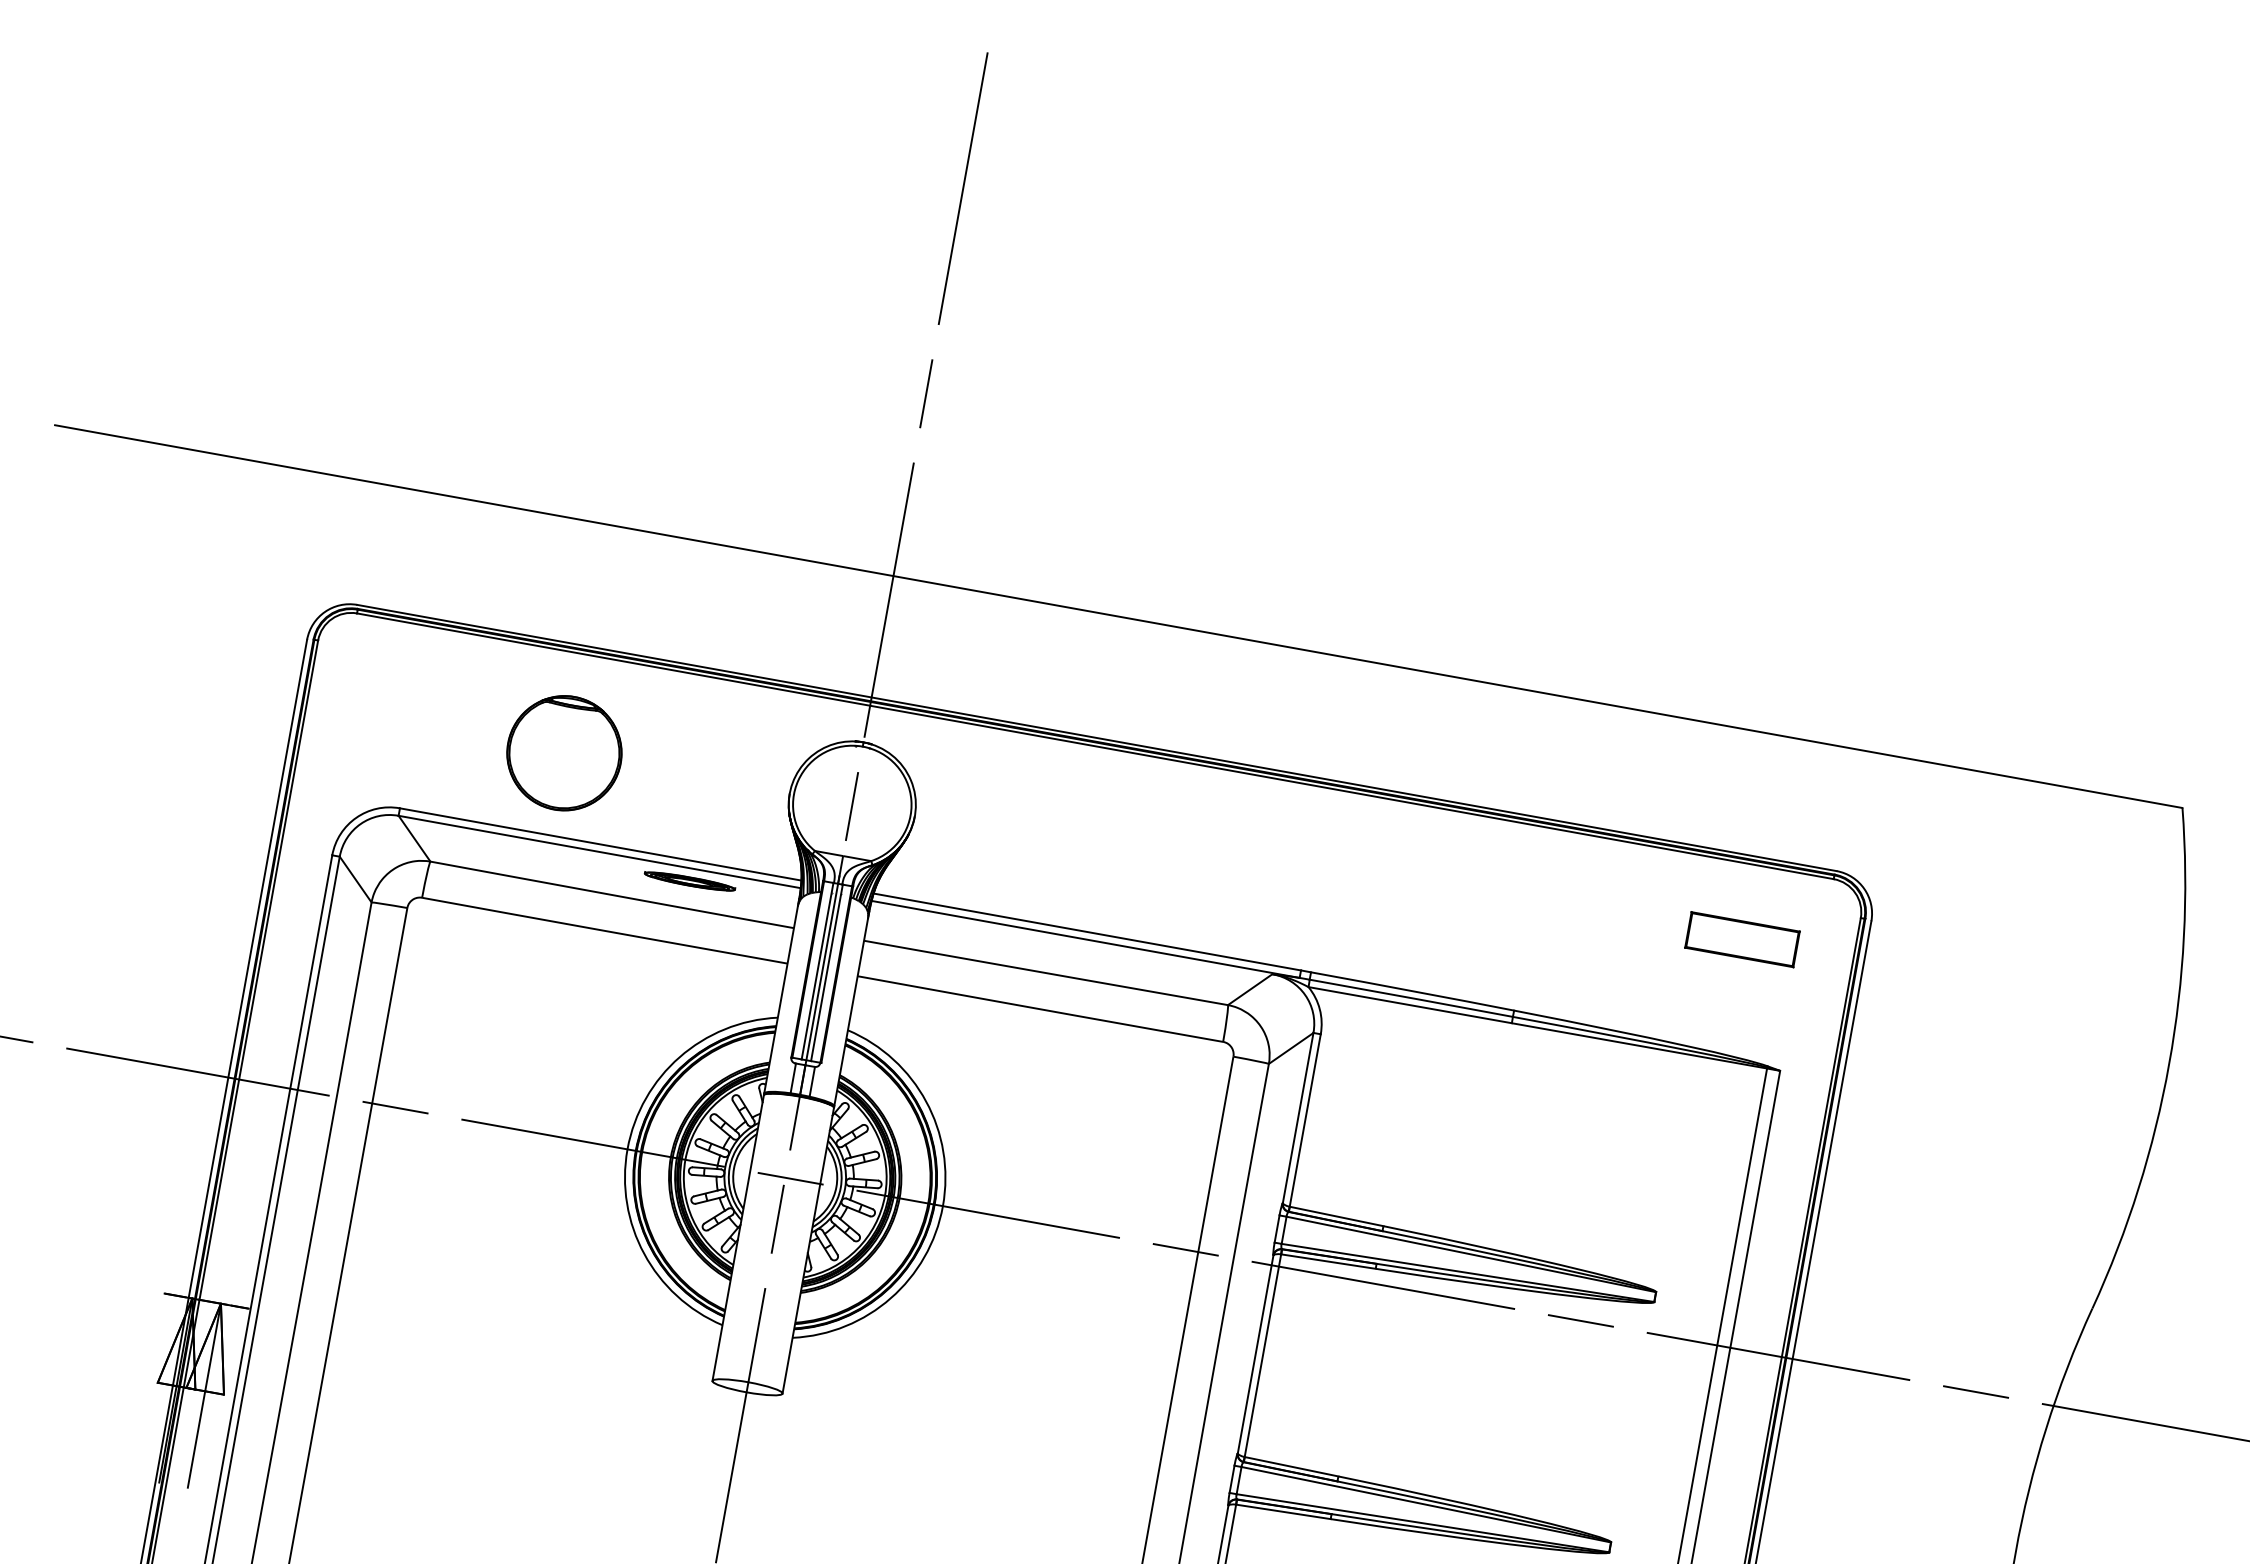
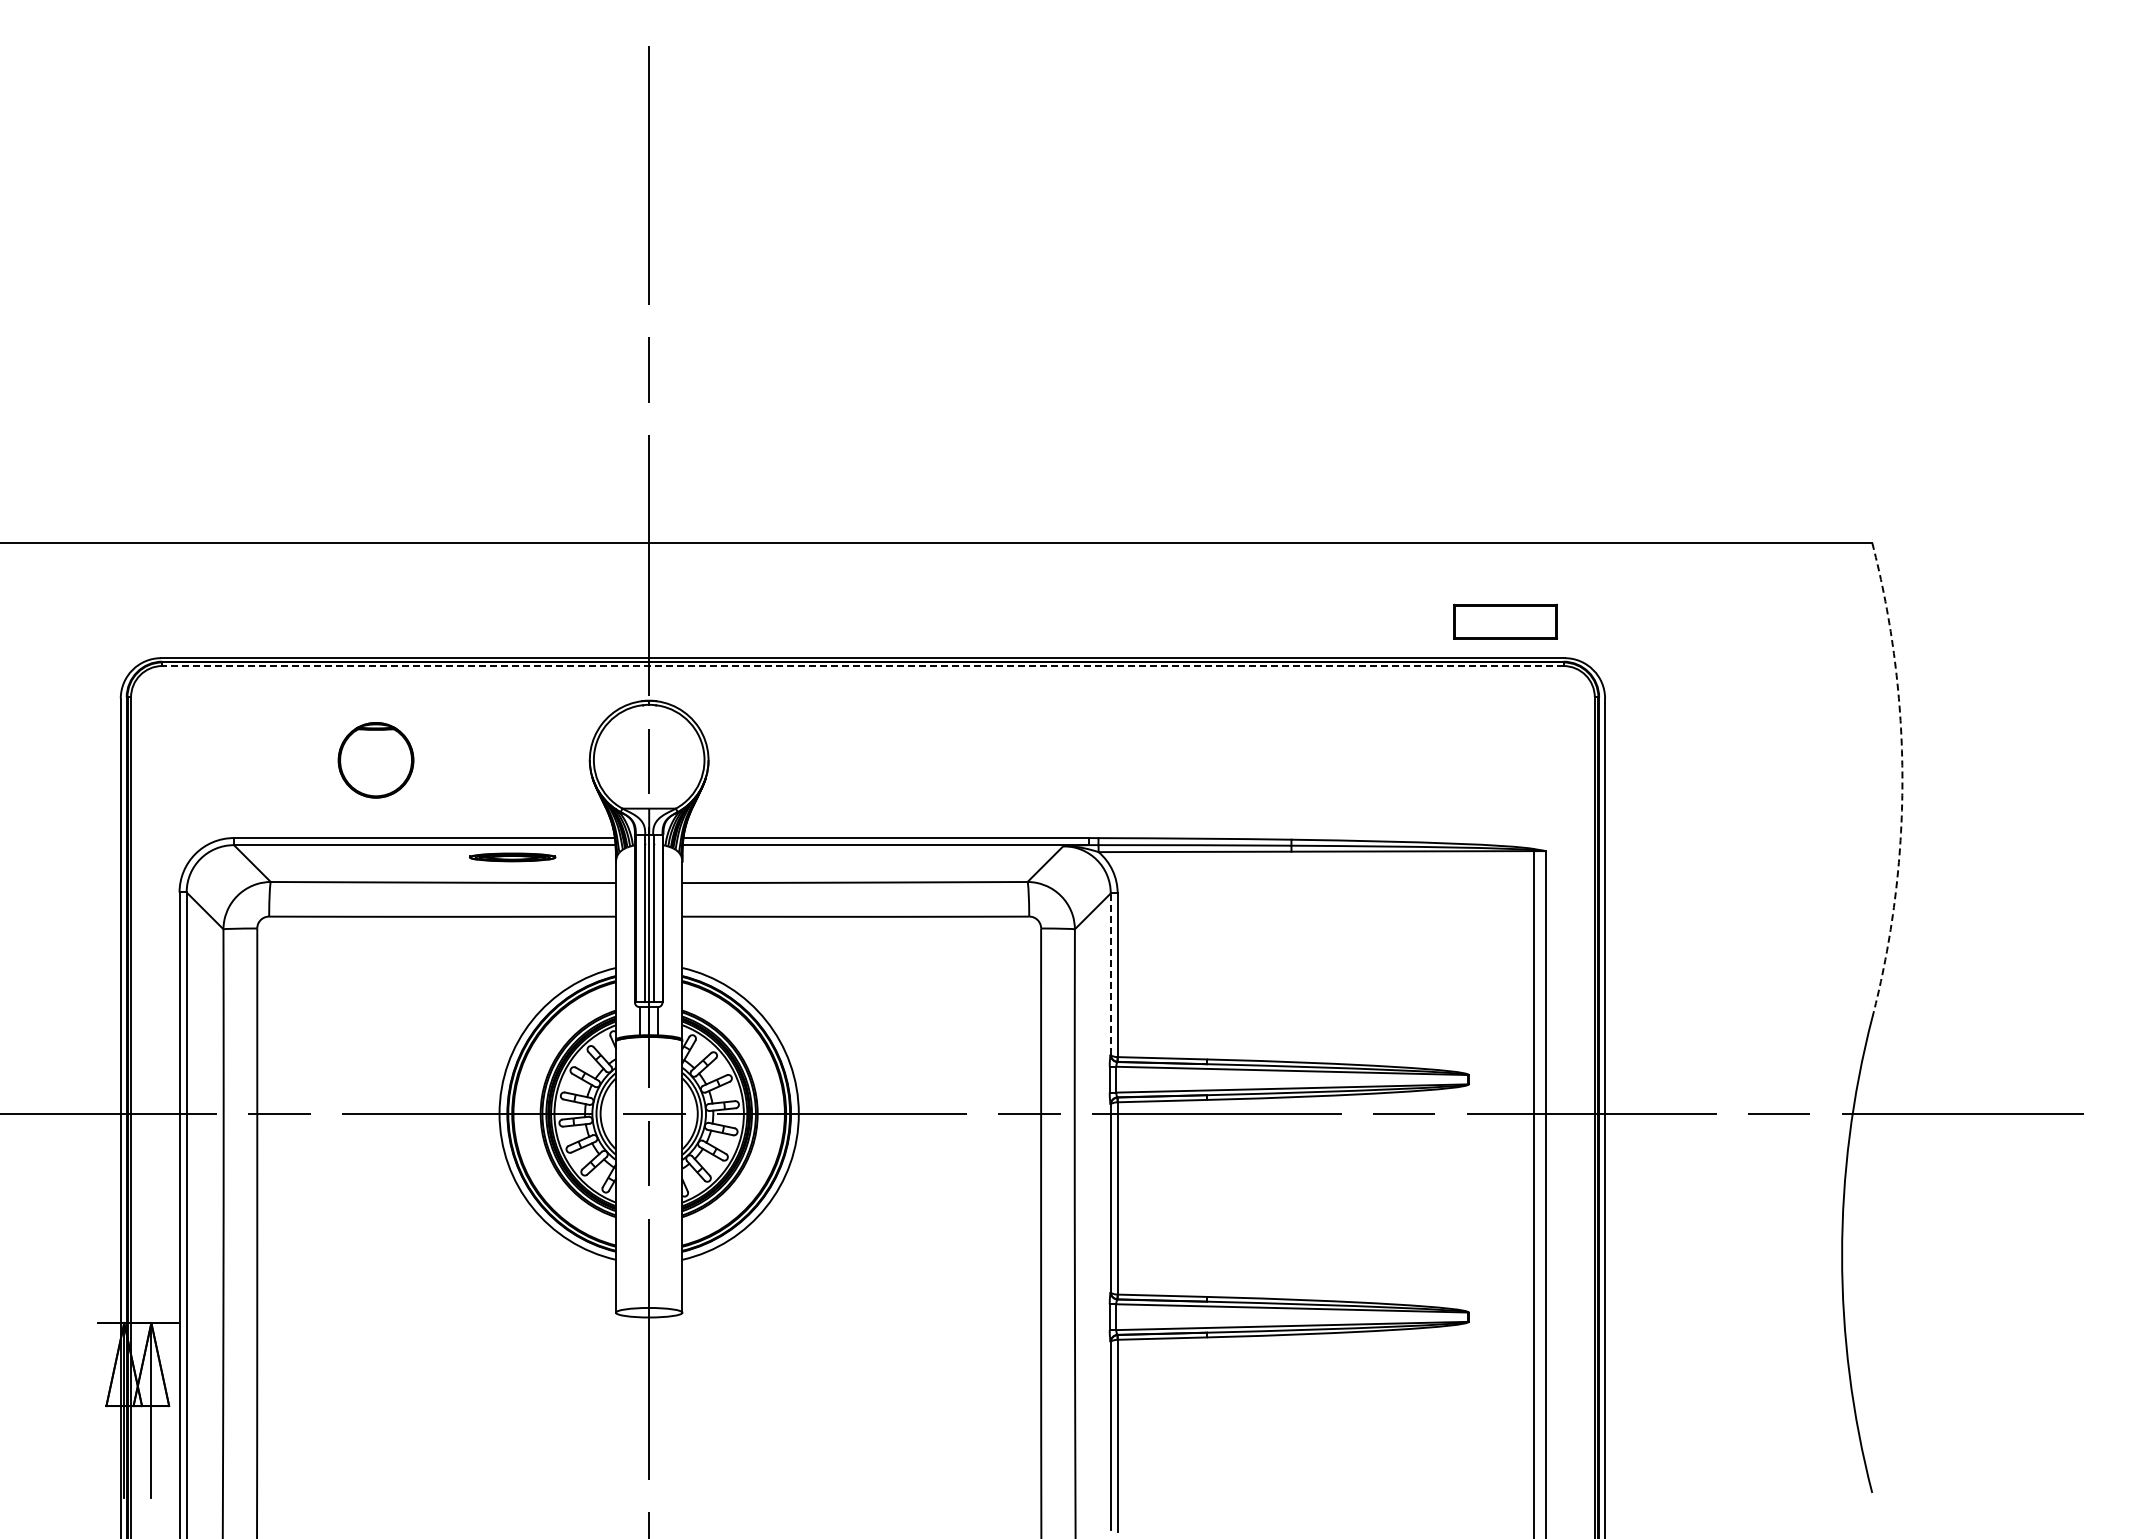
line: (1094, 746) -> (862, 666), solid -> dashed
part: (563, 753) -> (375, 760), size x0.7
part: (1742, 939) -> (1505, 621), moved
arc: (2169, 1064) -> (1902, 780), solid -> dashed
line: (1297, 1118) -> (1110, 974), solid -> dashed

